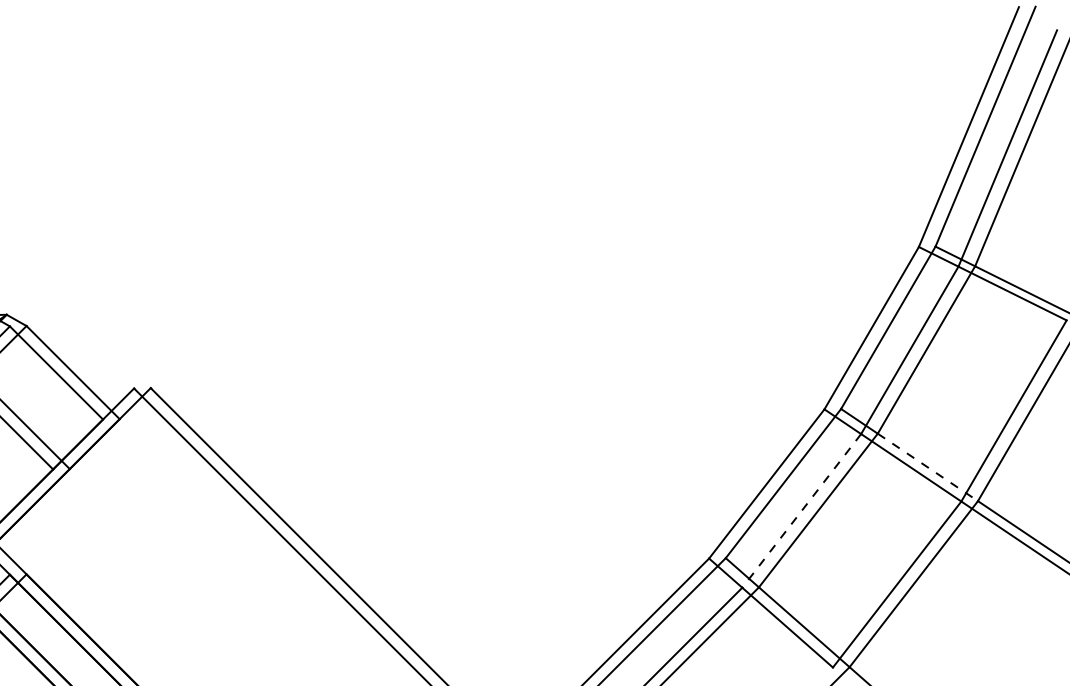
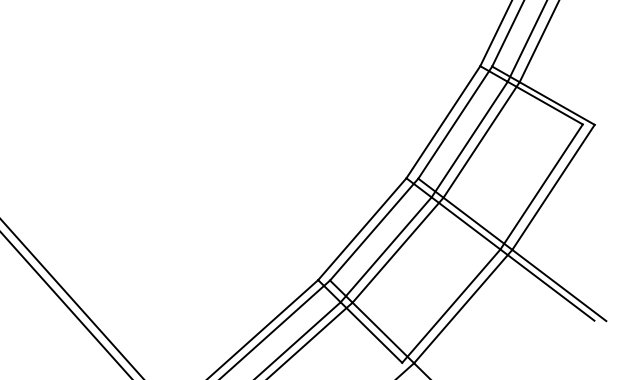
line: (928, 467) -> (478, 223), dashed -> solid
line: (801, 511) -> (385, 250), dashed -> solid

